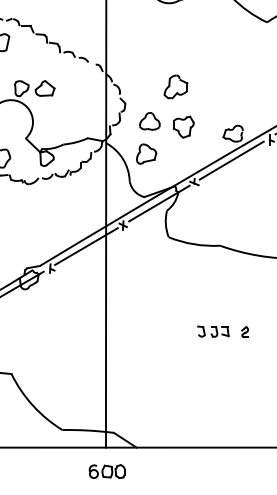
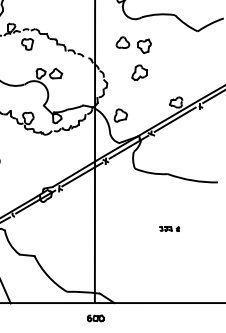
part: (166, 124) -> (133, 44), moved
part: (222, 330) -> (169, 228), size x0.6
part: (106, 471) -> (95, 318), size x0.7

